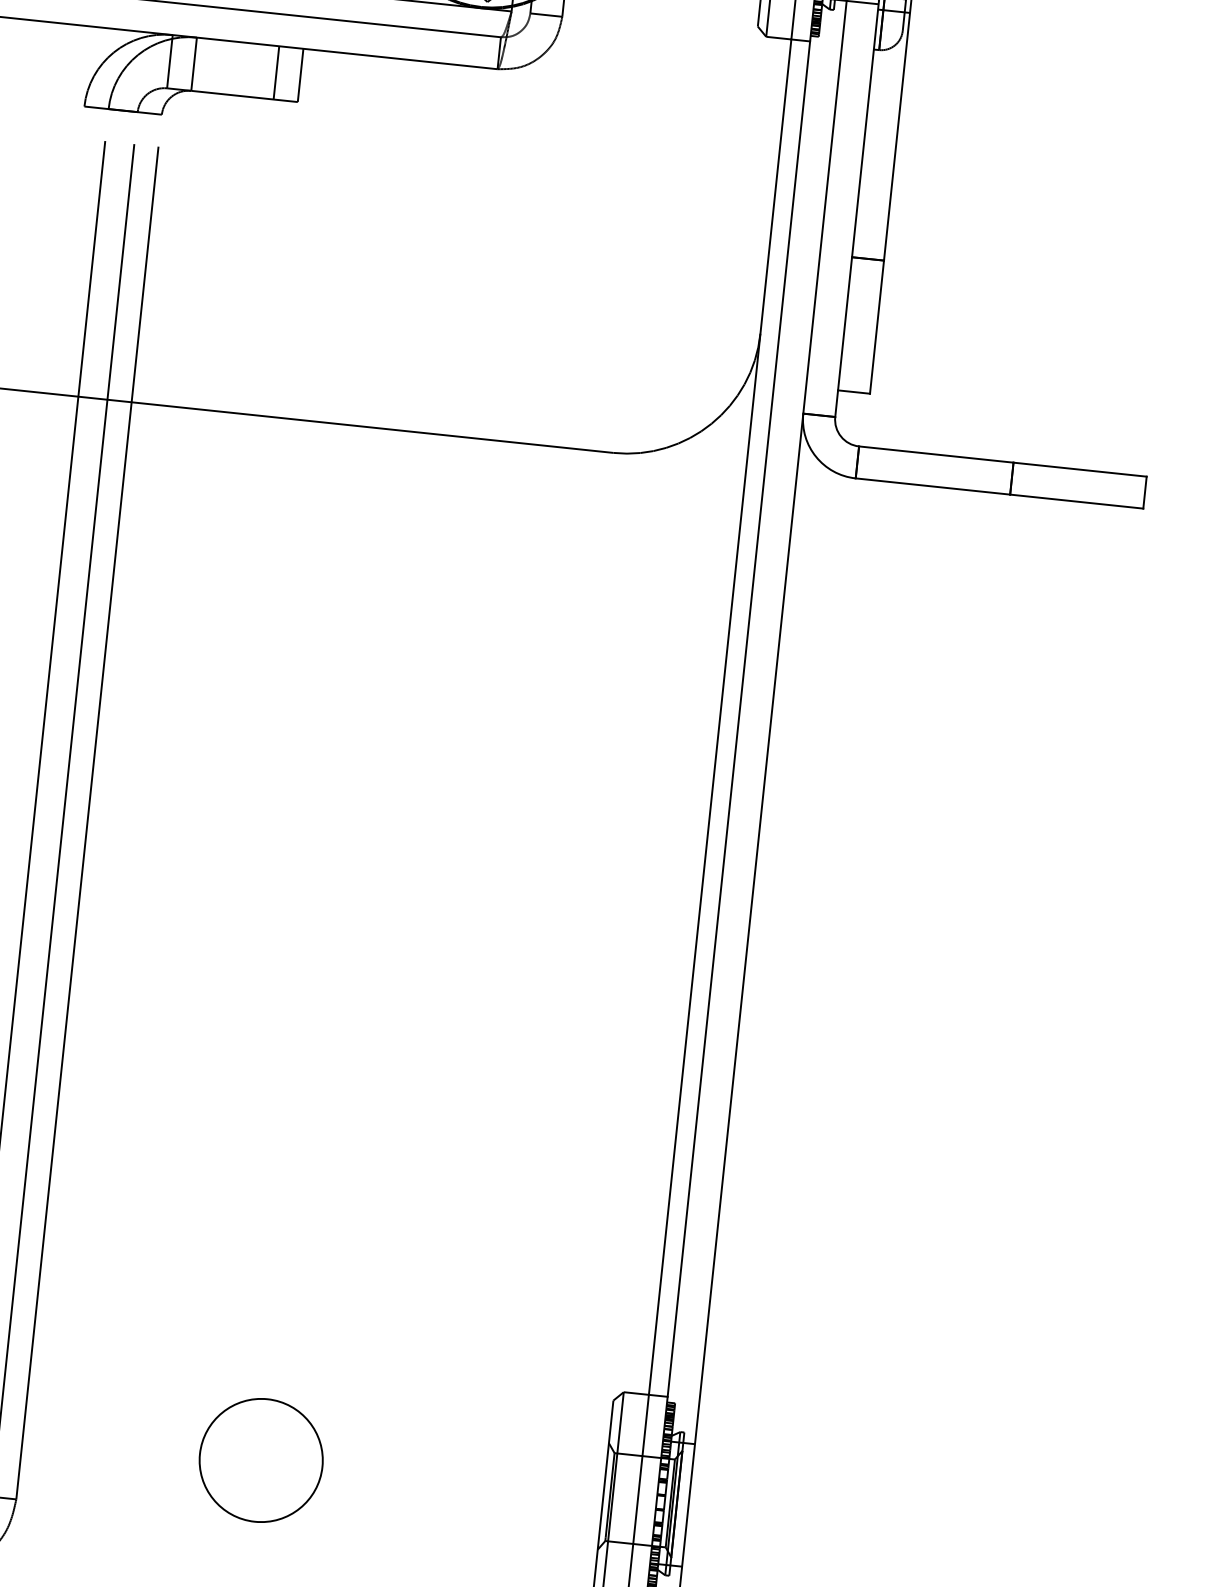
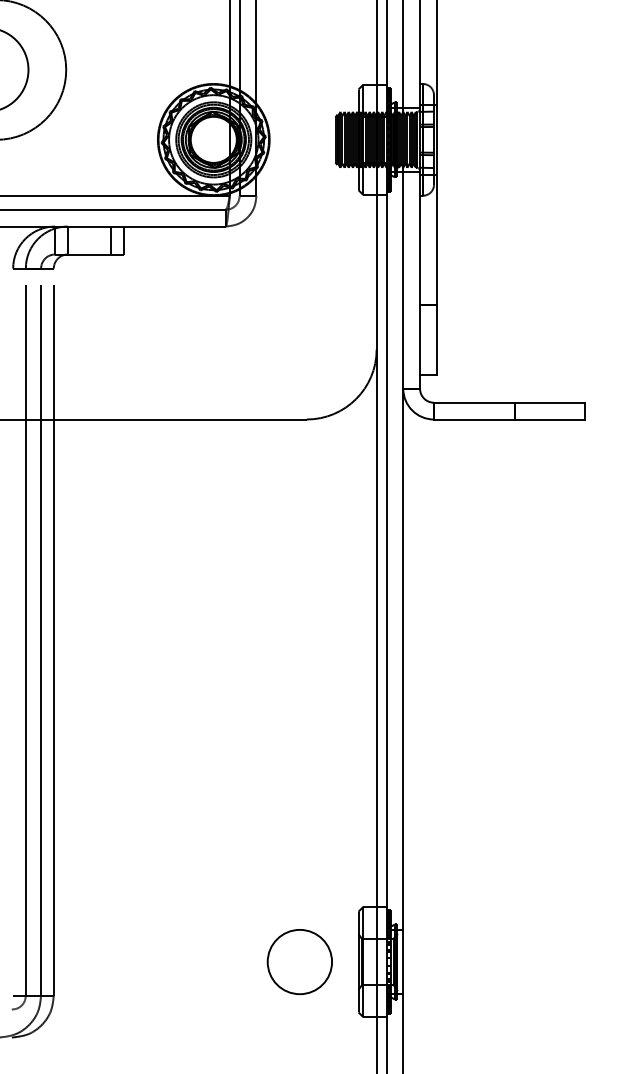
circle: (260, 1461) -> (299, 962), moved

